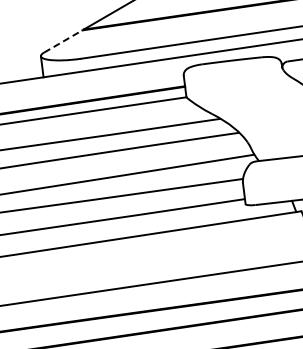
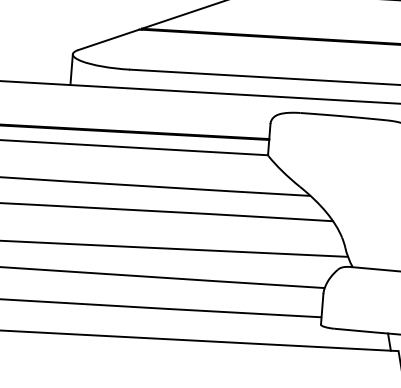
line: (63, 41) -> (109, 39), dashed -> solid

